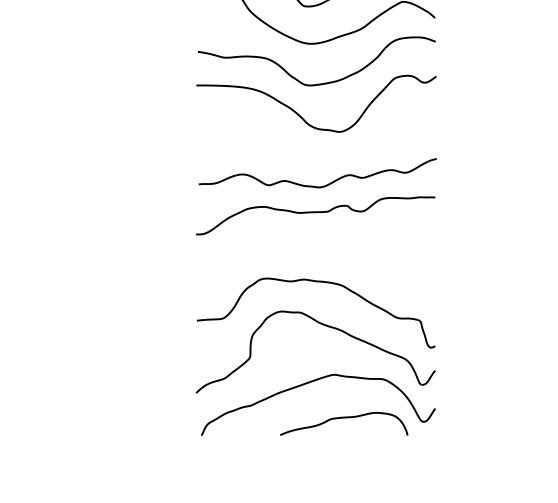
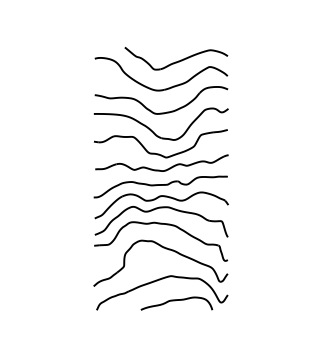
part: (313, 156) -> (159, 153), added
part: (316, 264) -> (161, 214), added

